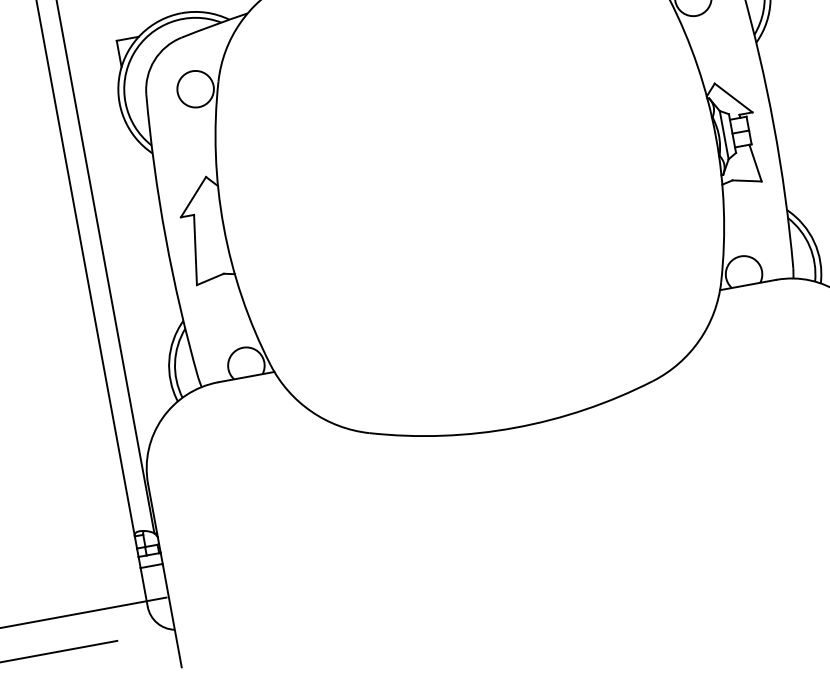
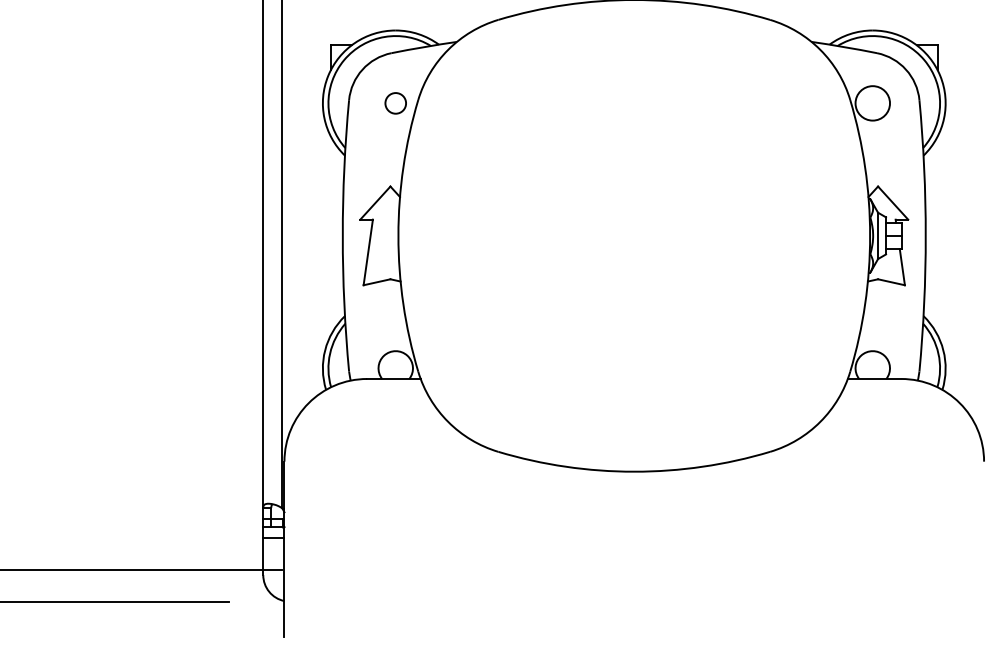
circle: (195, 89) -> (395, 103), size x0.6

